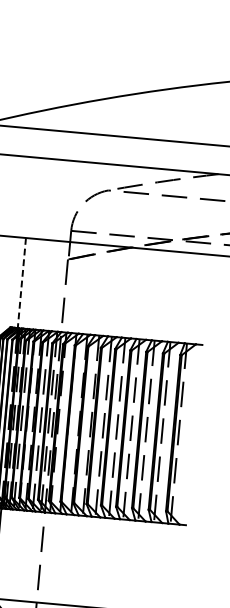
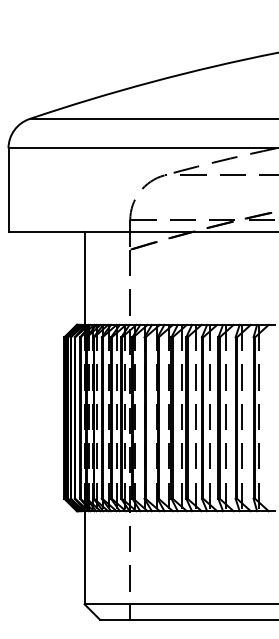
line: (21, 283) -> (84, 278), dashed -> solid

